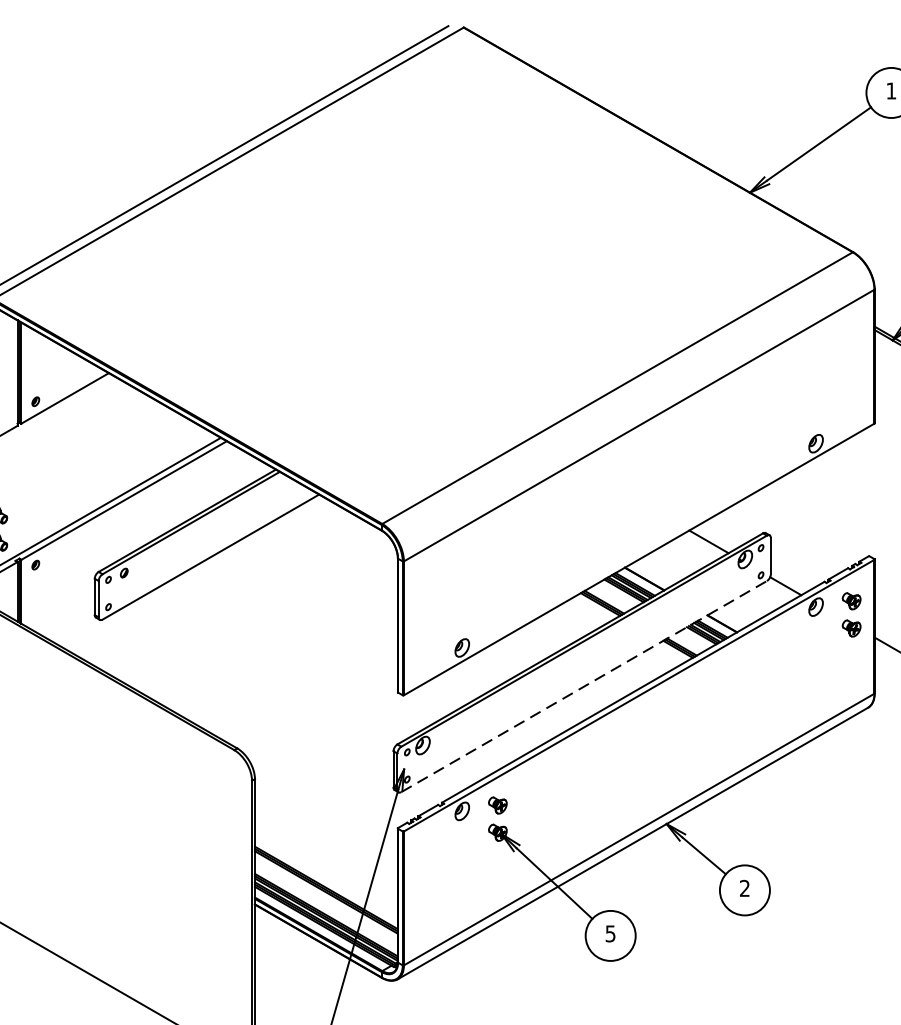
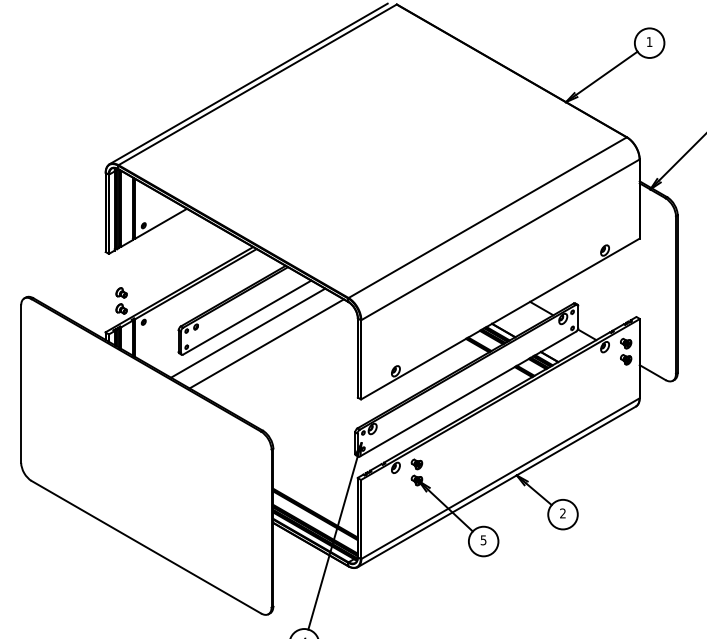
line: (212, 582) -> (248, 332), added
line: (243, 600) -> (266, 343), added
line: (583, 687) -> (467, 394), dashed -> solid

